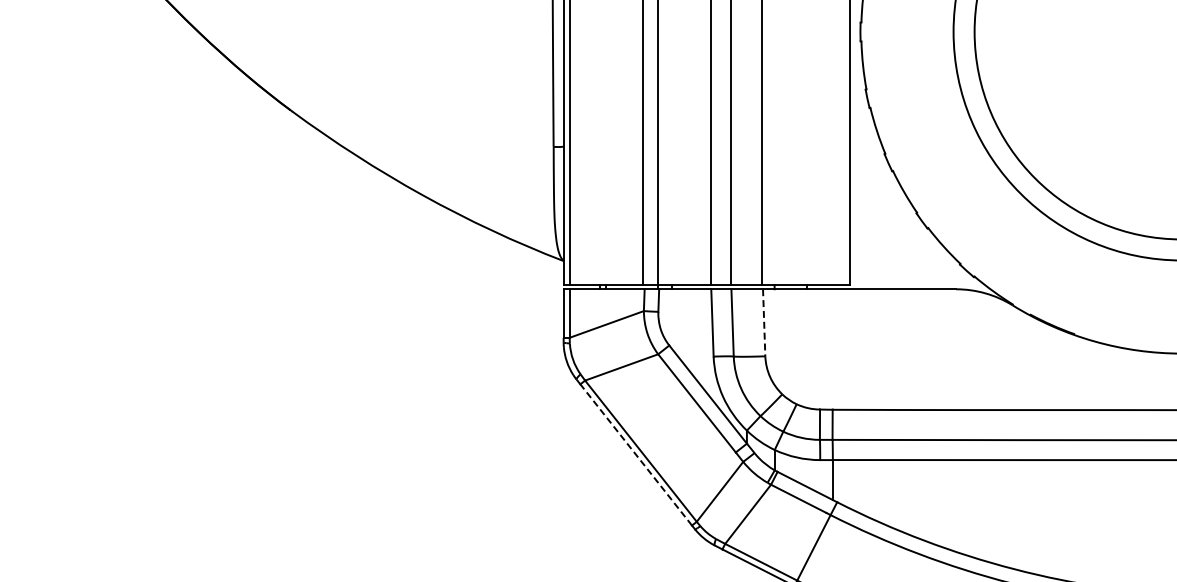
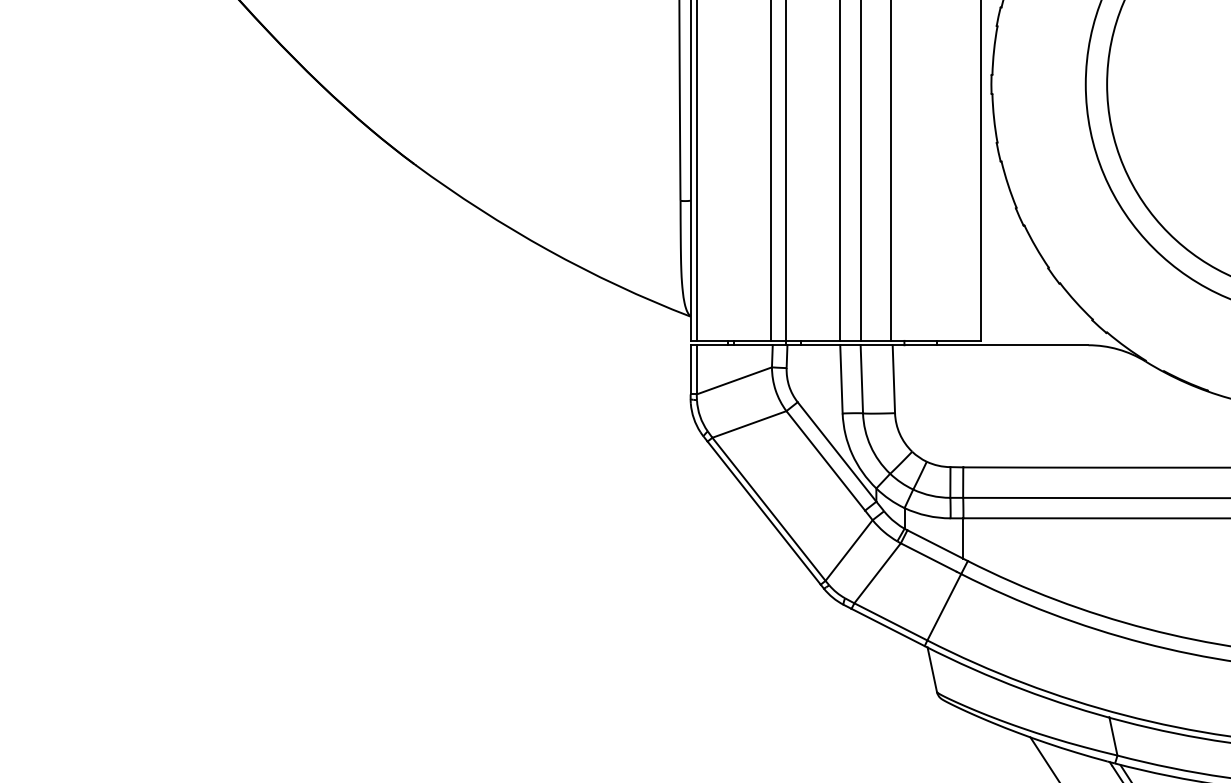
line: (763, 323) -> (893, 379), dashed -> solid
line: (635, 454) -> (763, 512), dashed -> solid

